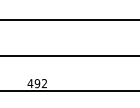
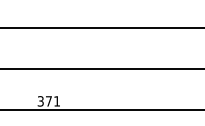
text: (37, 83) -> (48, 101), 492 -> 371

